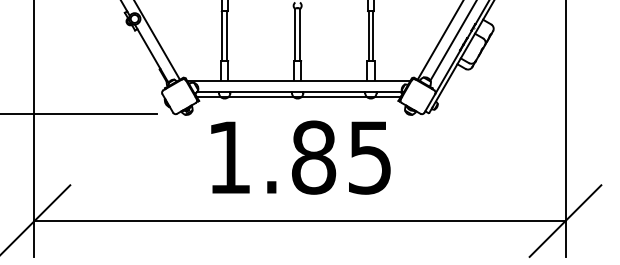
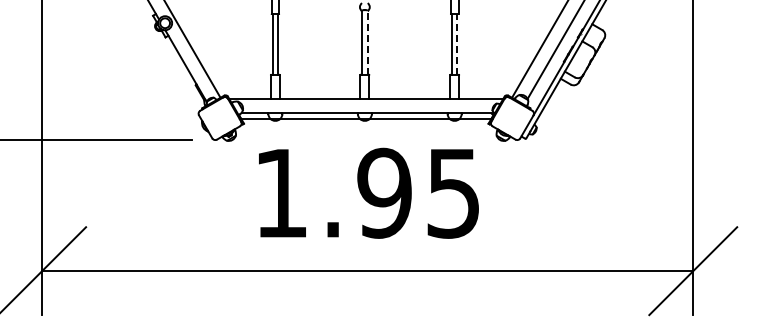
line: (299, 34) -> (367, 42), solid -> dashed
line: (373, 35) -> (457, 43), solid -> dashed
text: (313, 156) -> (384, 192), 1.85 -> 1.95

